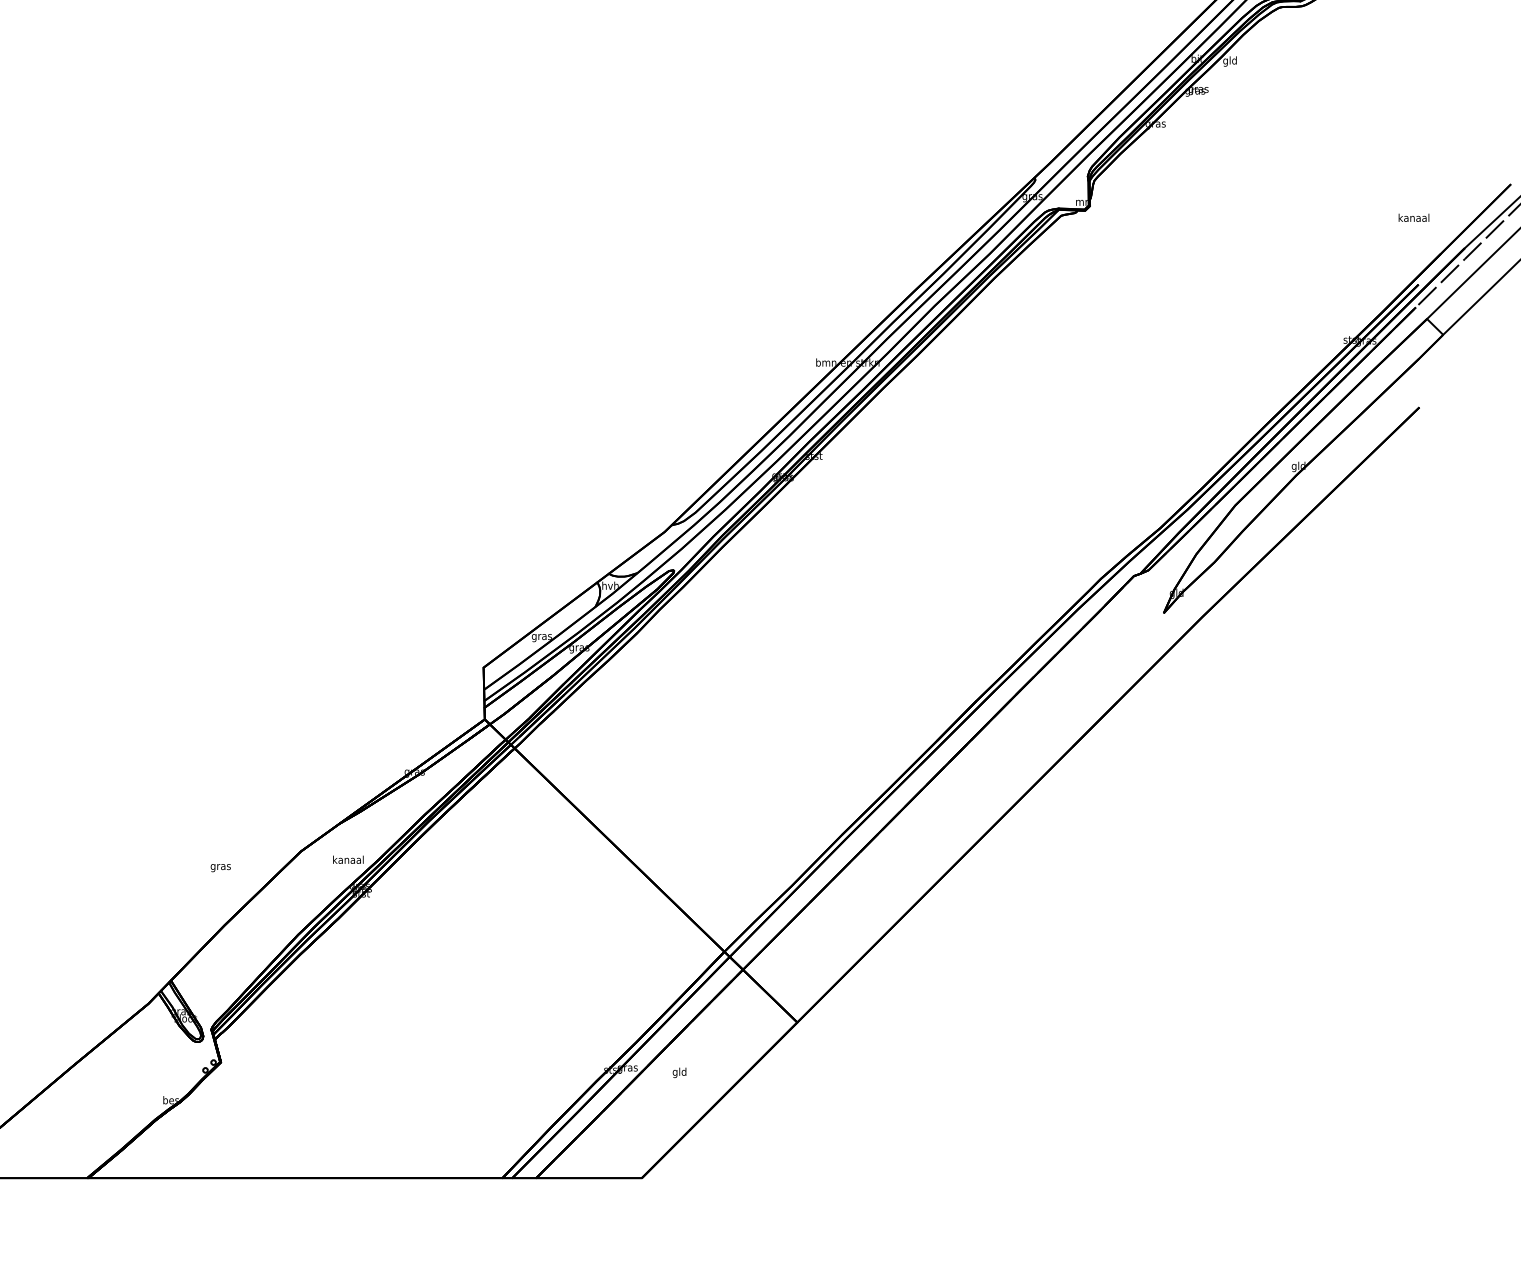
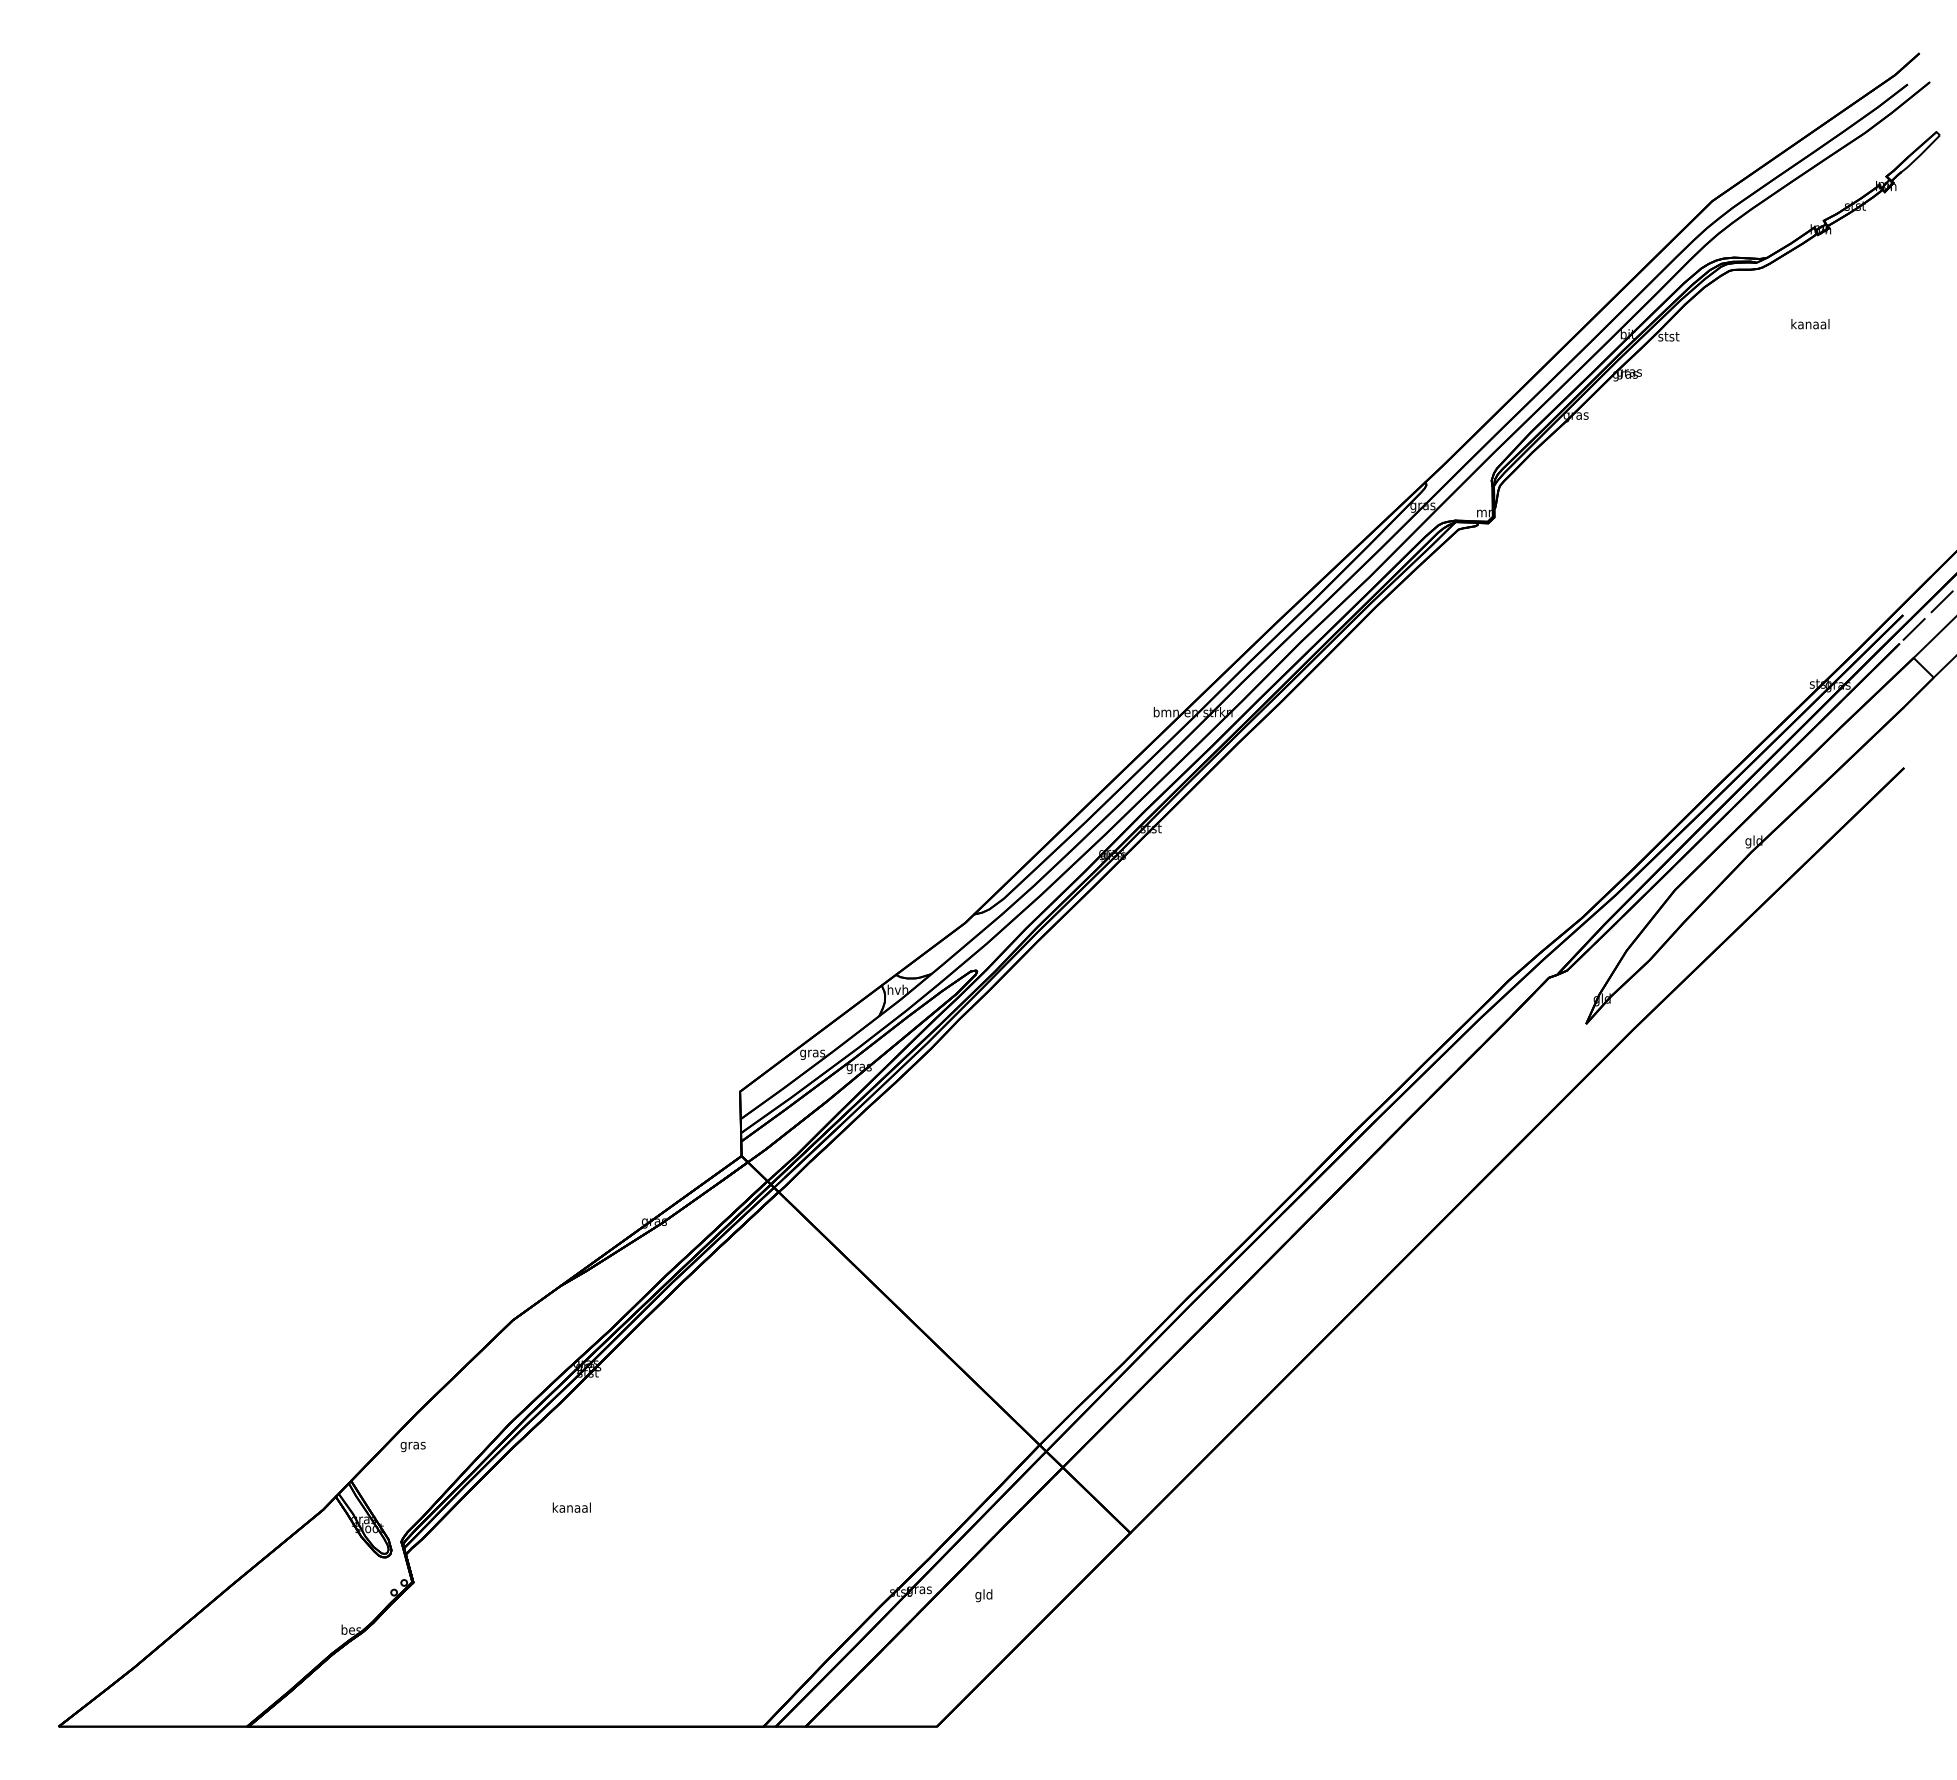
text: (1229, 61) -> (1668, 337), gld -> stst
text: (1414, 218) -> (1810, 324), moved
text: (348, 859) -> (571, 1507), moved
text: (220, 867) -> (412, 1446), moved

